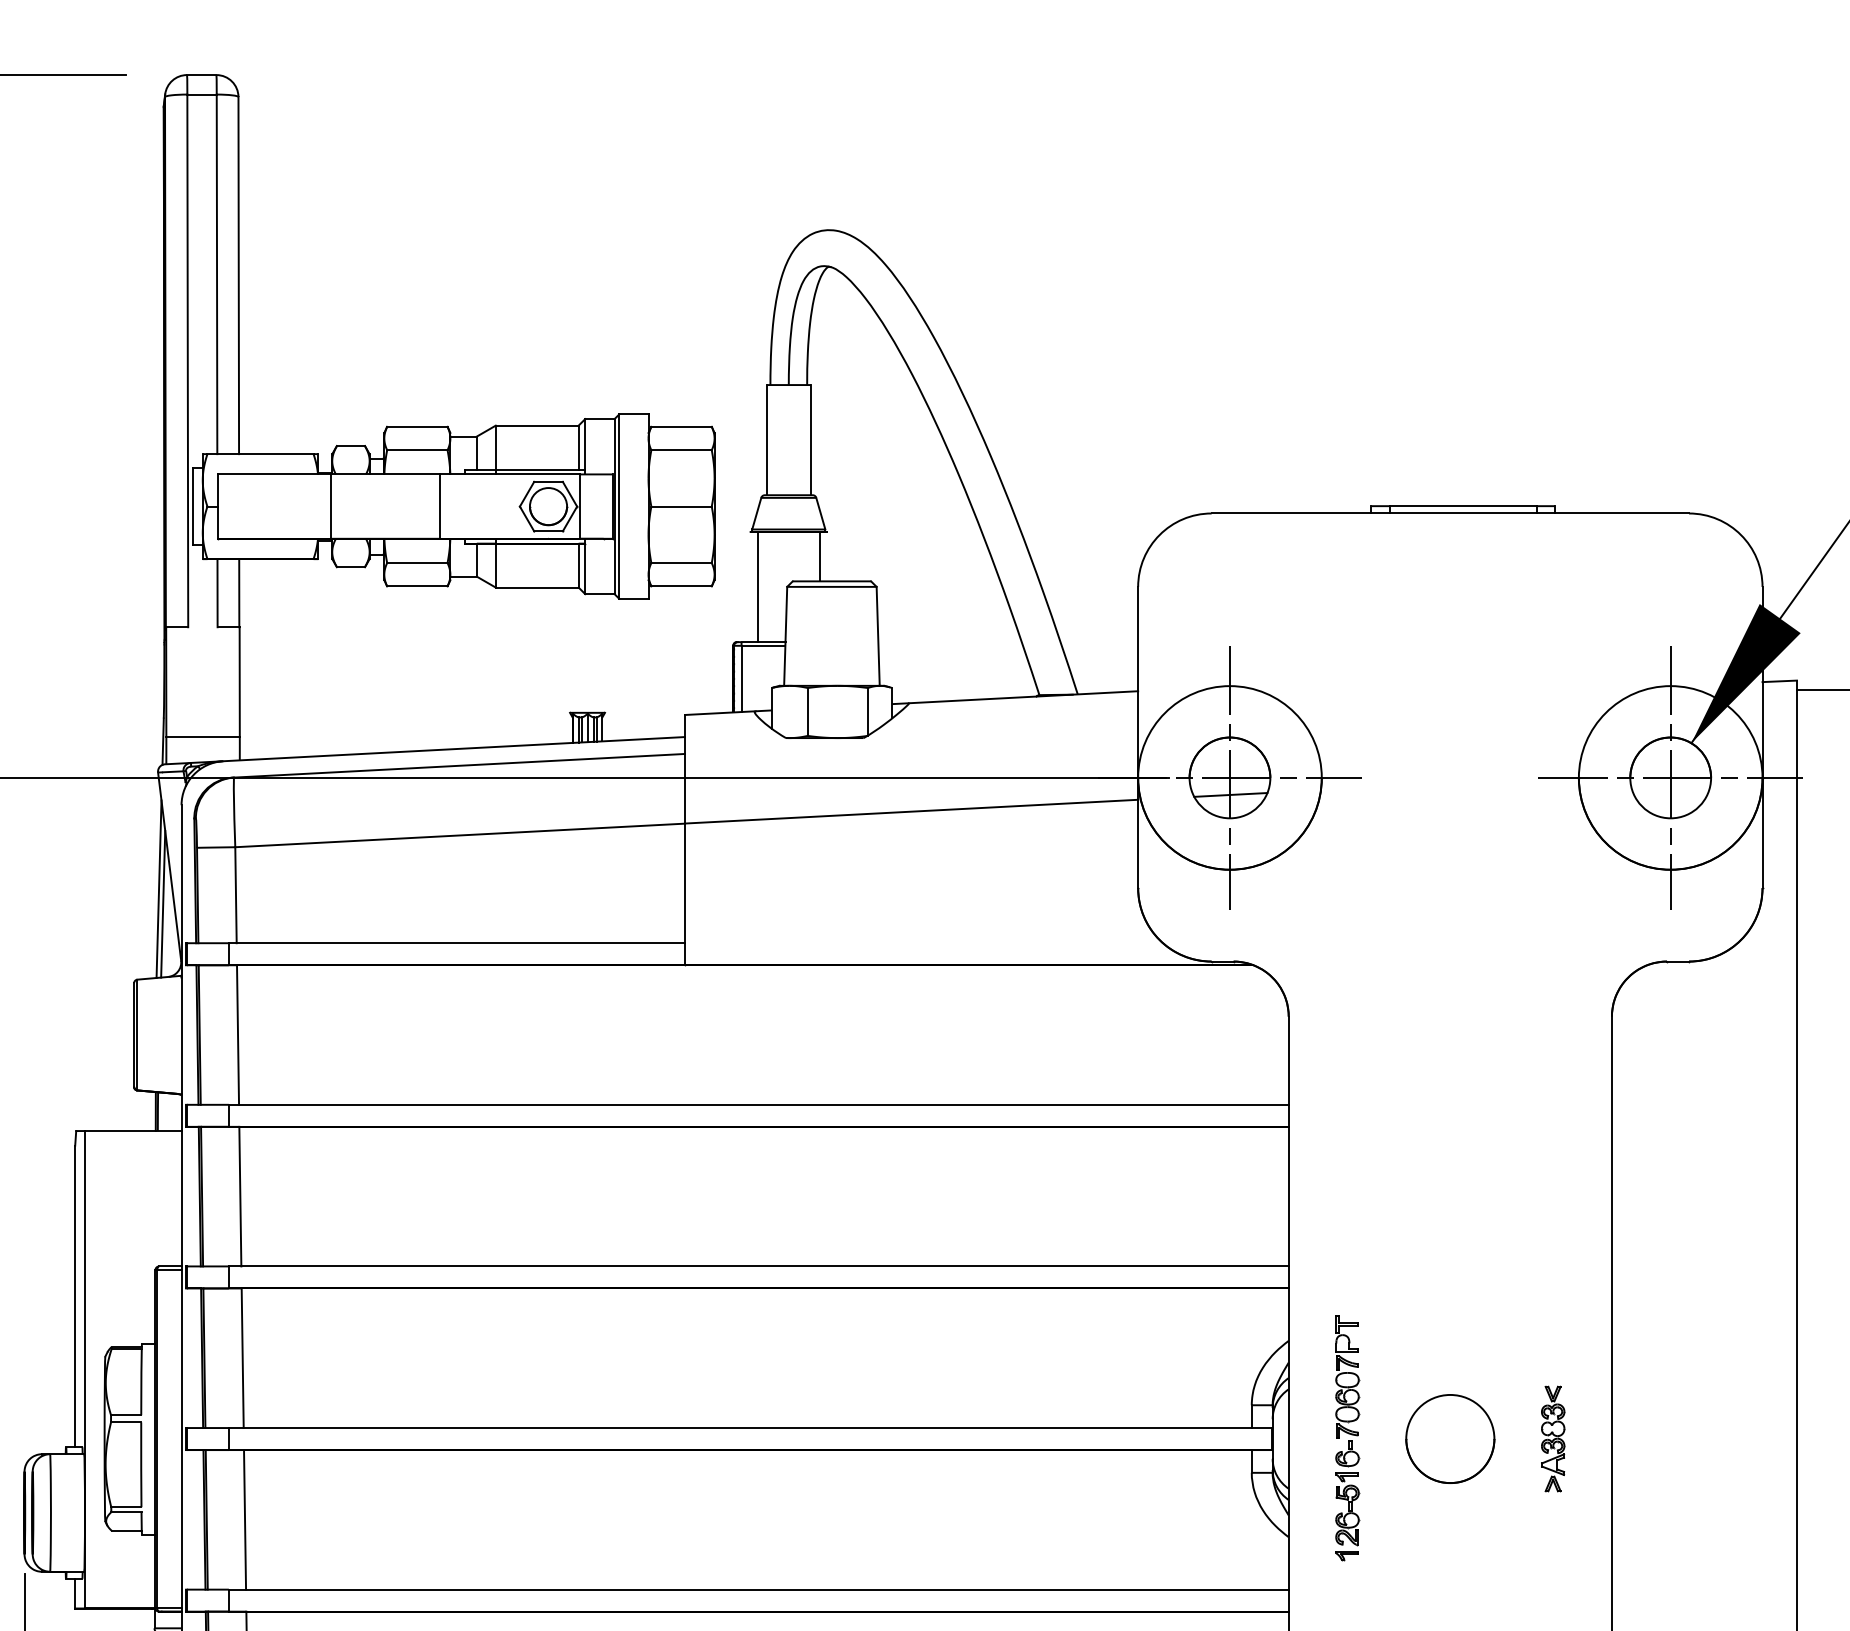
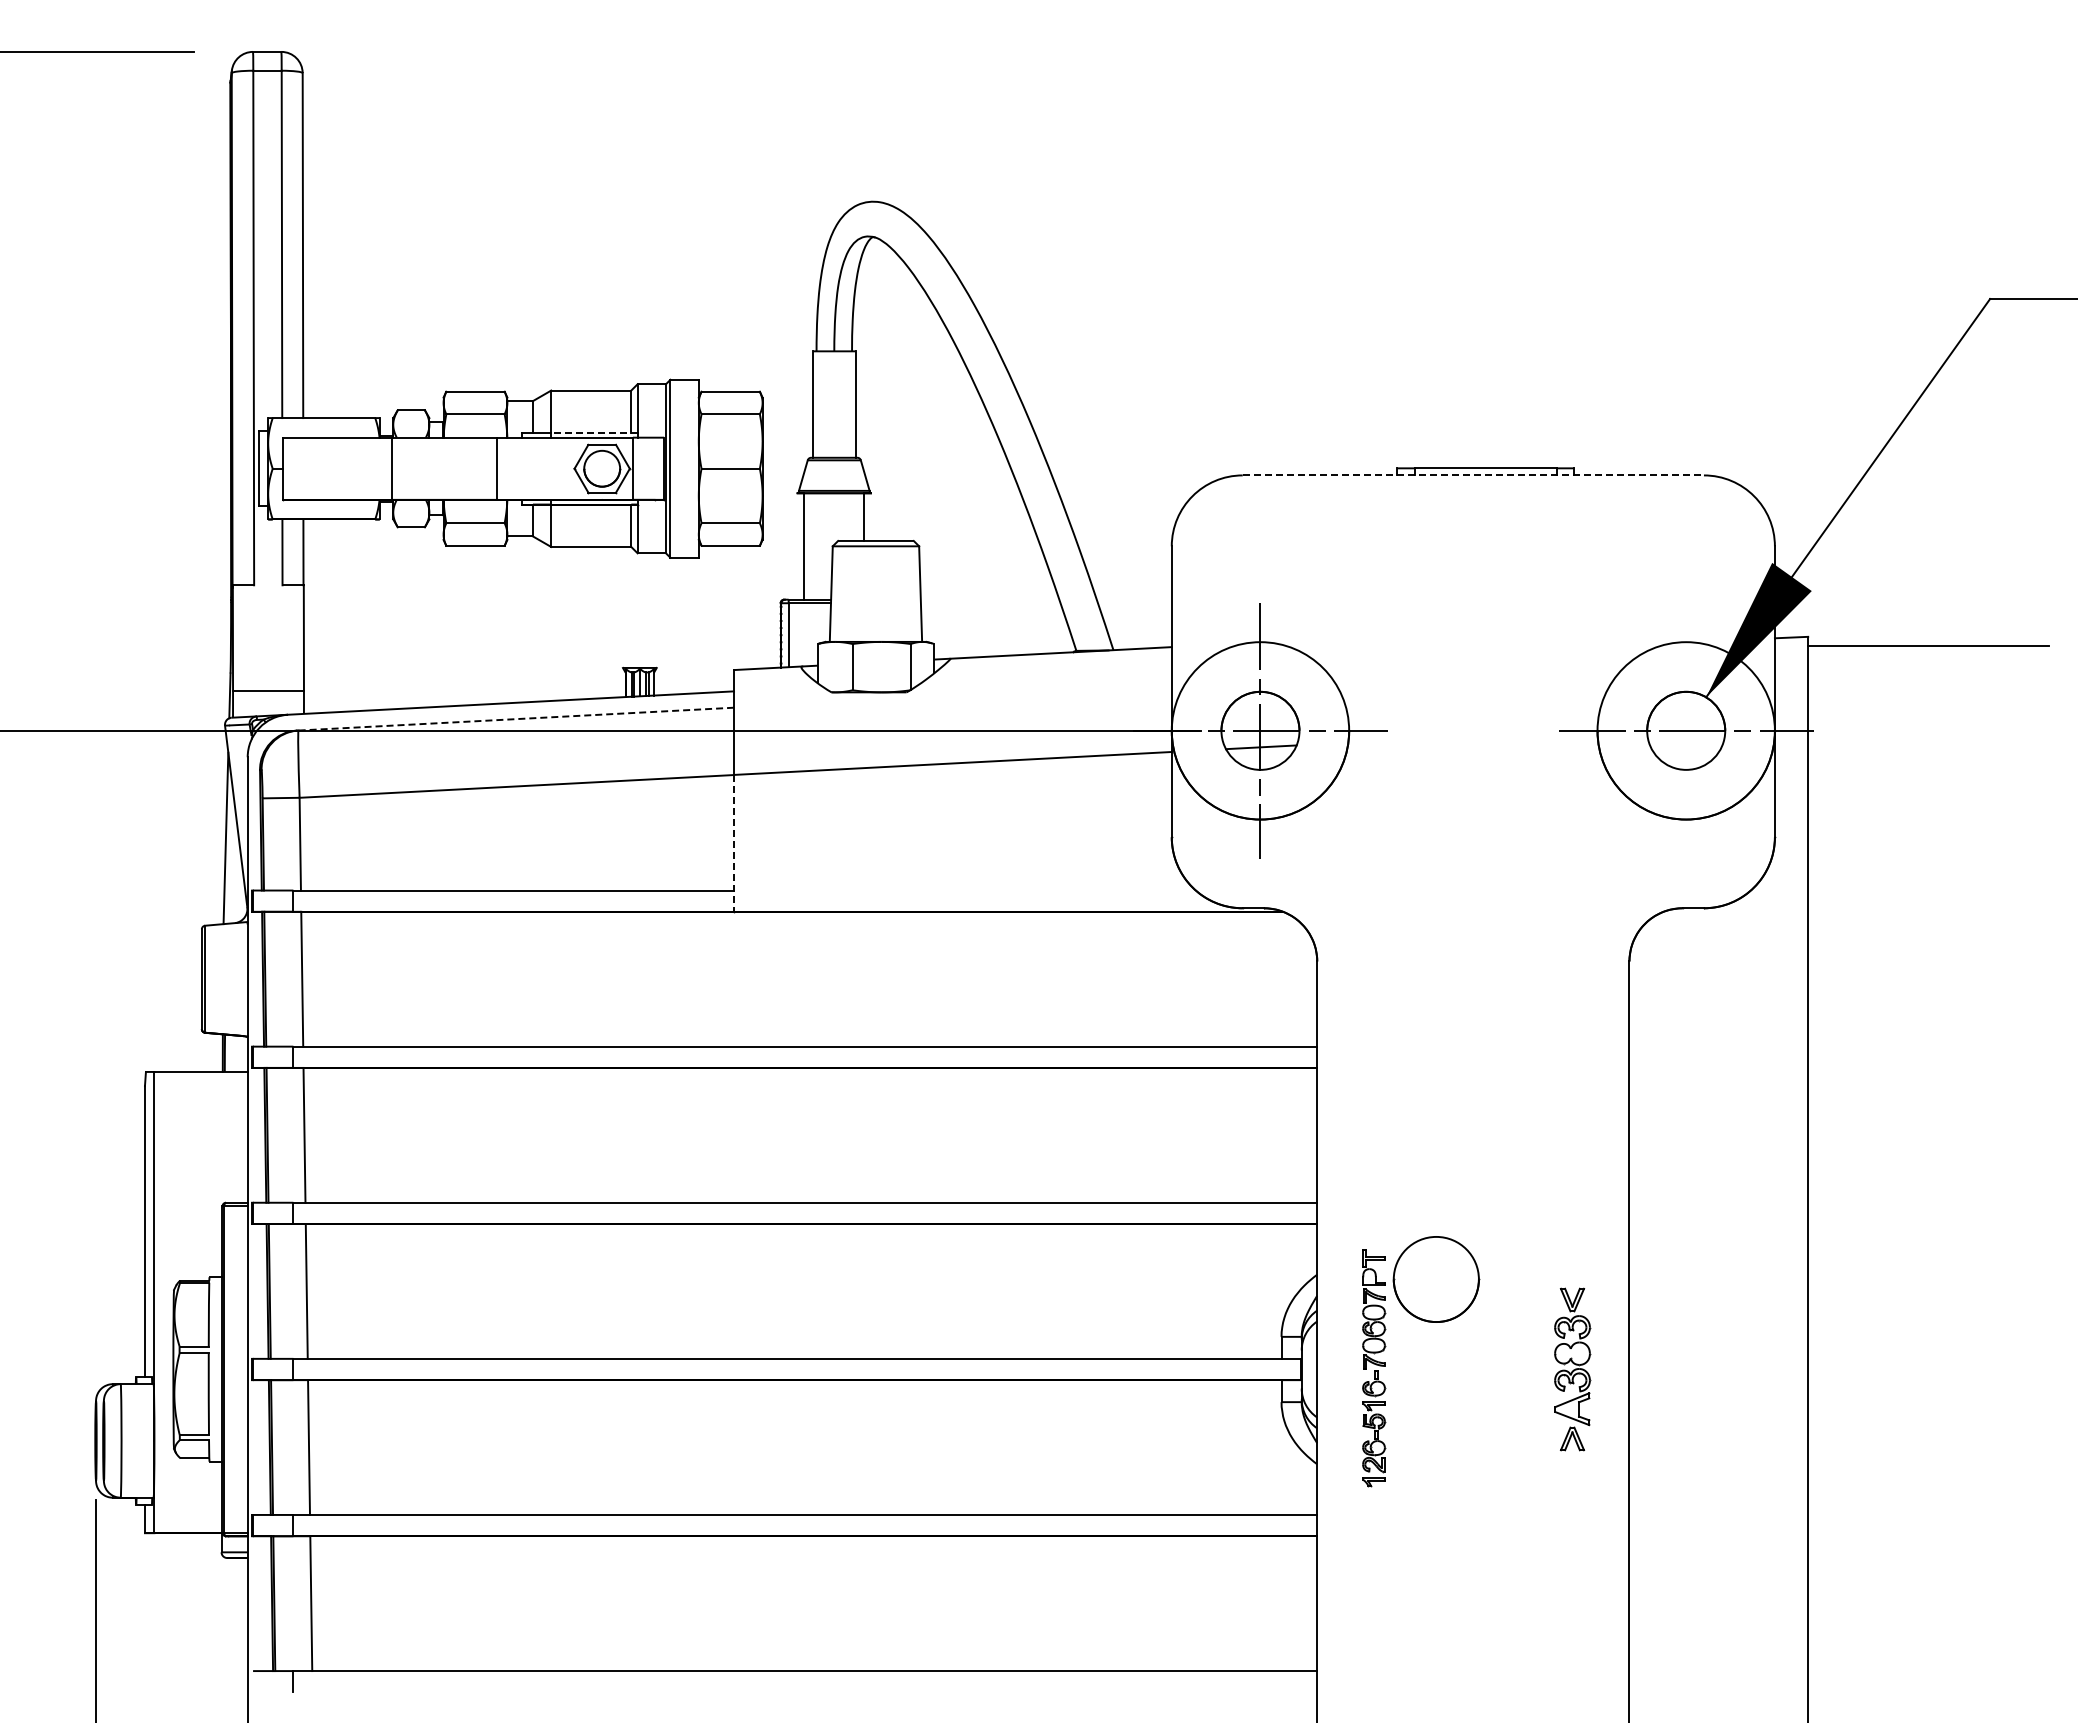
line: (539, 470) -> (593, 433), solid -> dashed
line: (1450, 513) -> (1473, 475), solid -> dashed
line: (458, 766) -> (515, 719), solid -> dashed
line: (1670, 777) -> (1686, 730), removed
line: (685, 894) -> (734, 843), solid -> dashed
line: (162, 903) -> (229, 852), removed
part: (1450, 1439) -> (1436, 1279), moved
part: (1552, 1439) -> (1572, 1369), size x1.6

